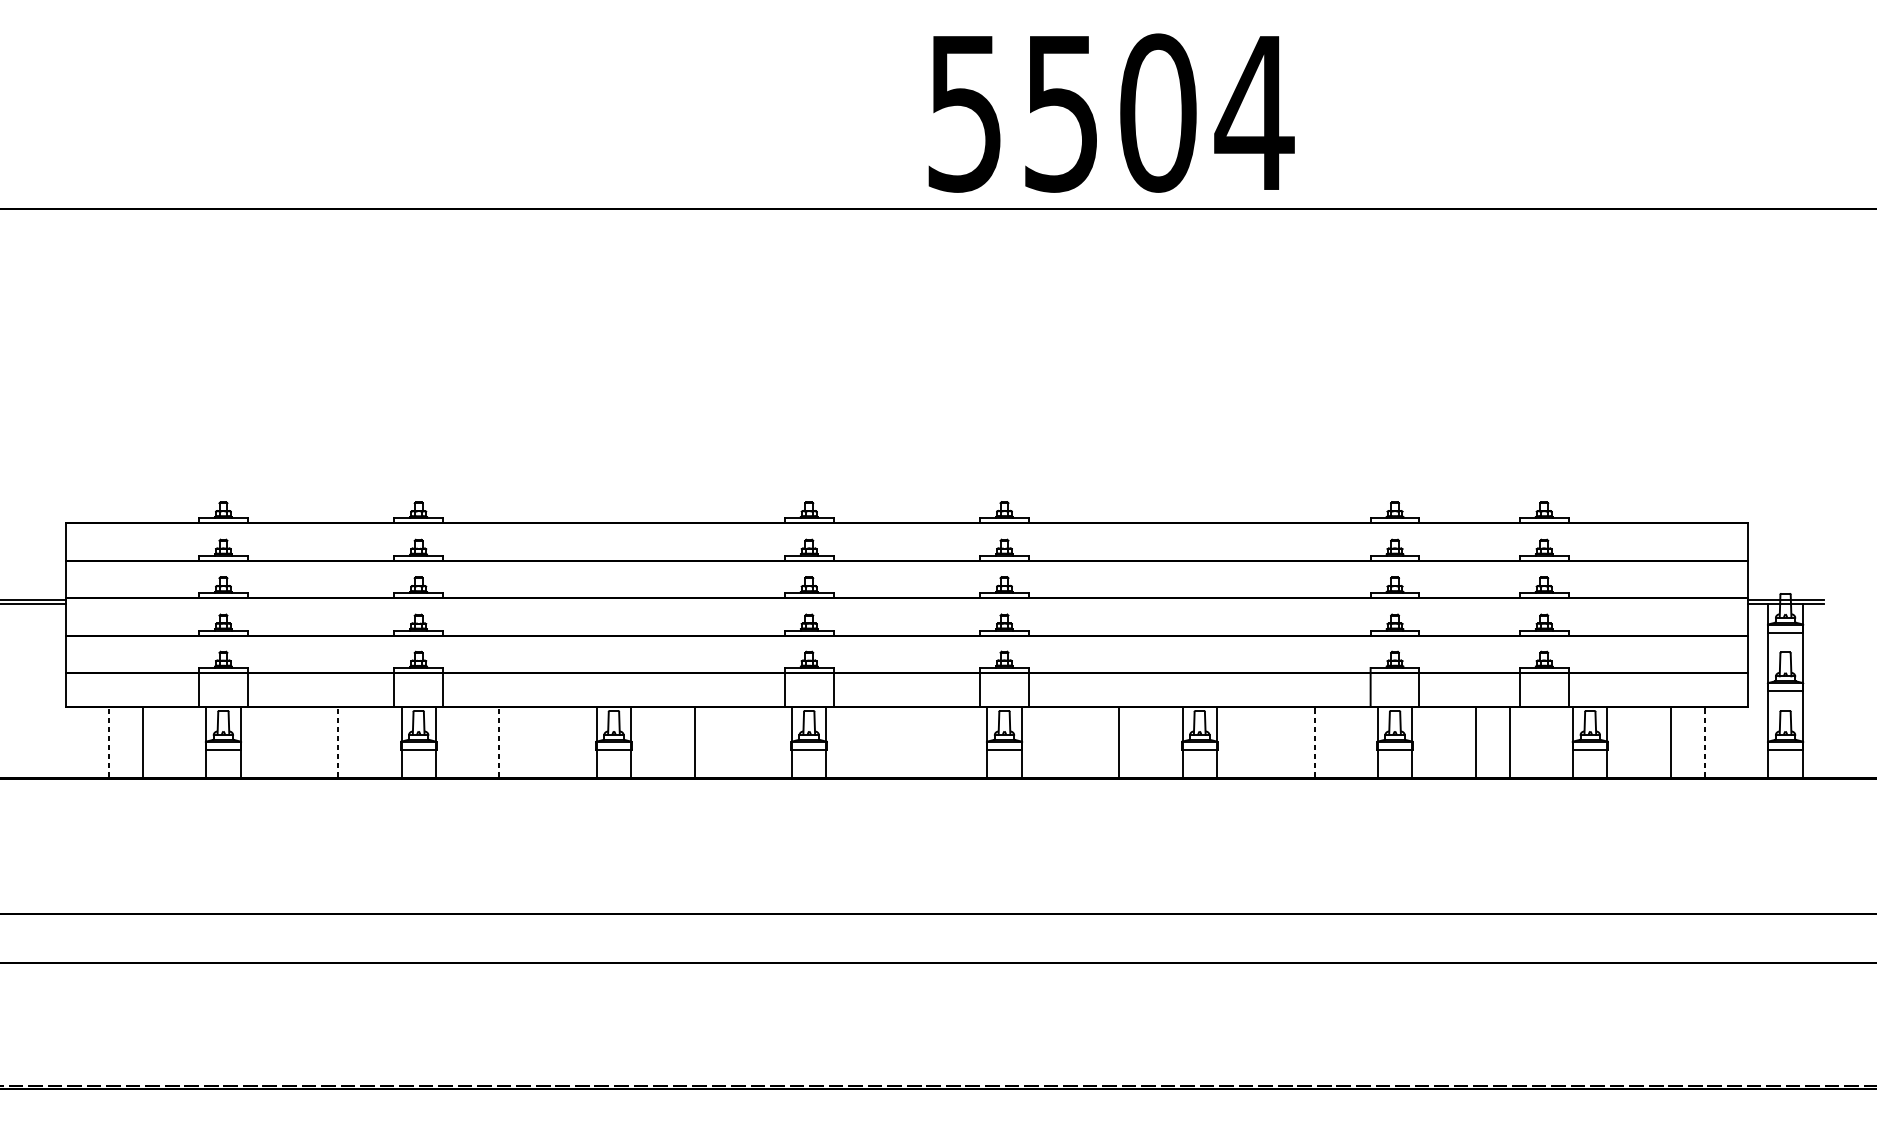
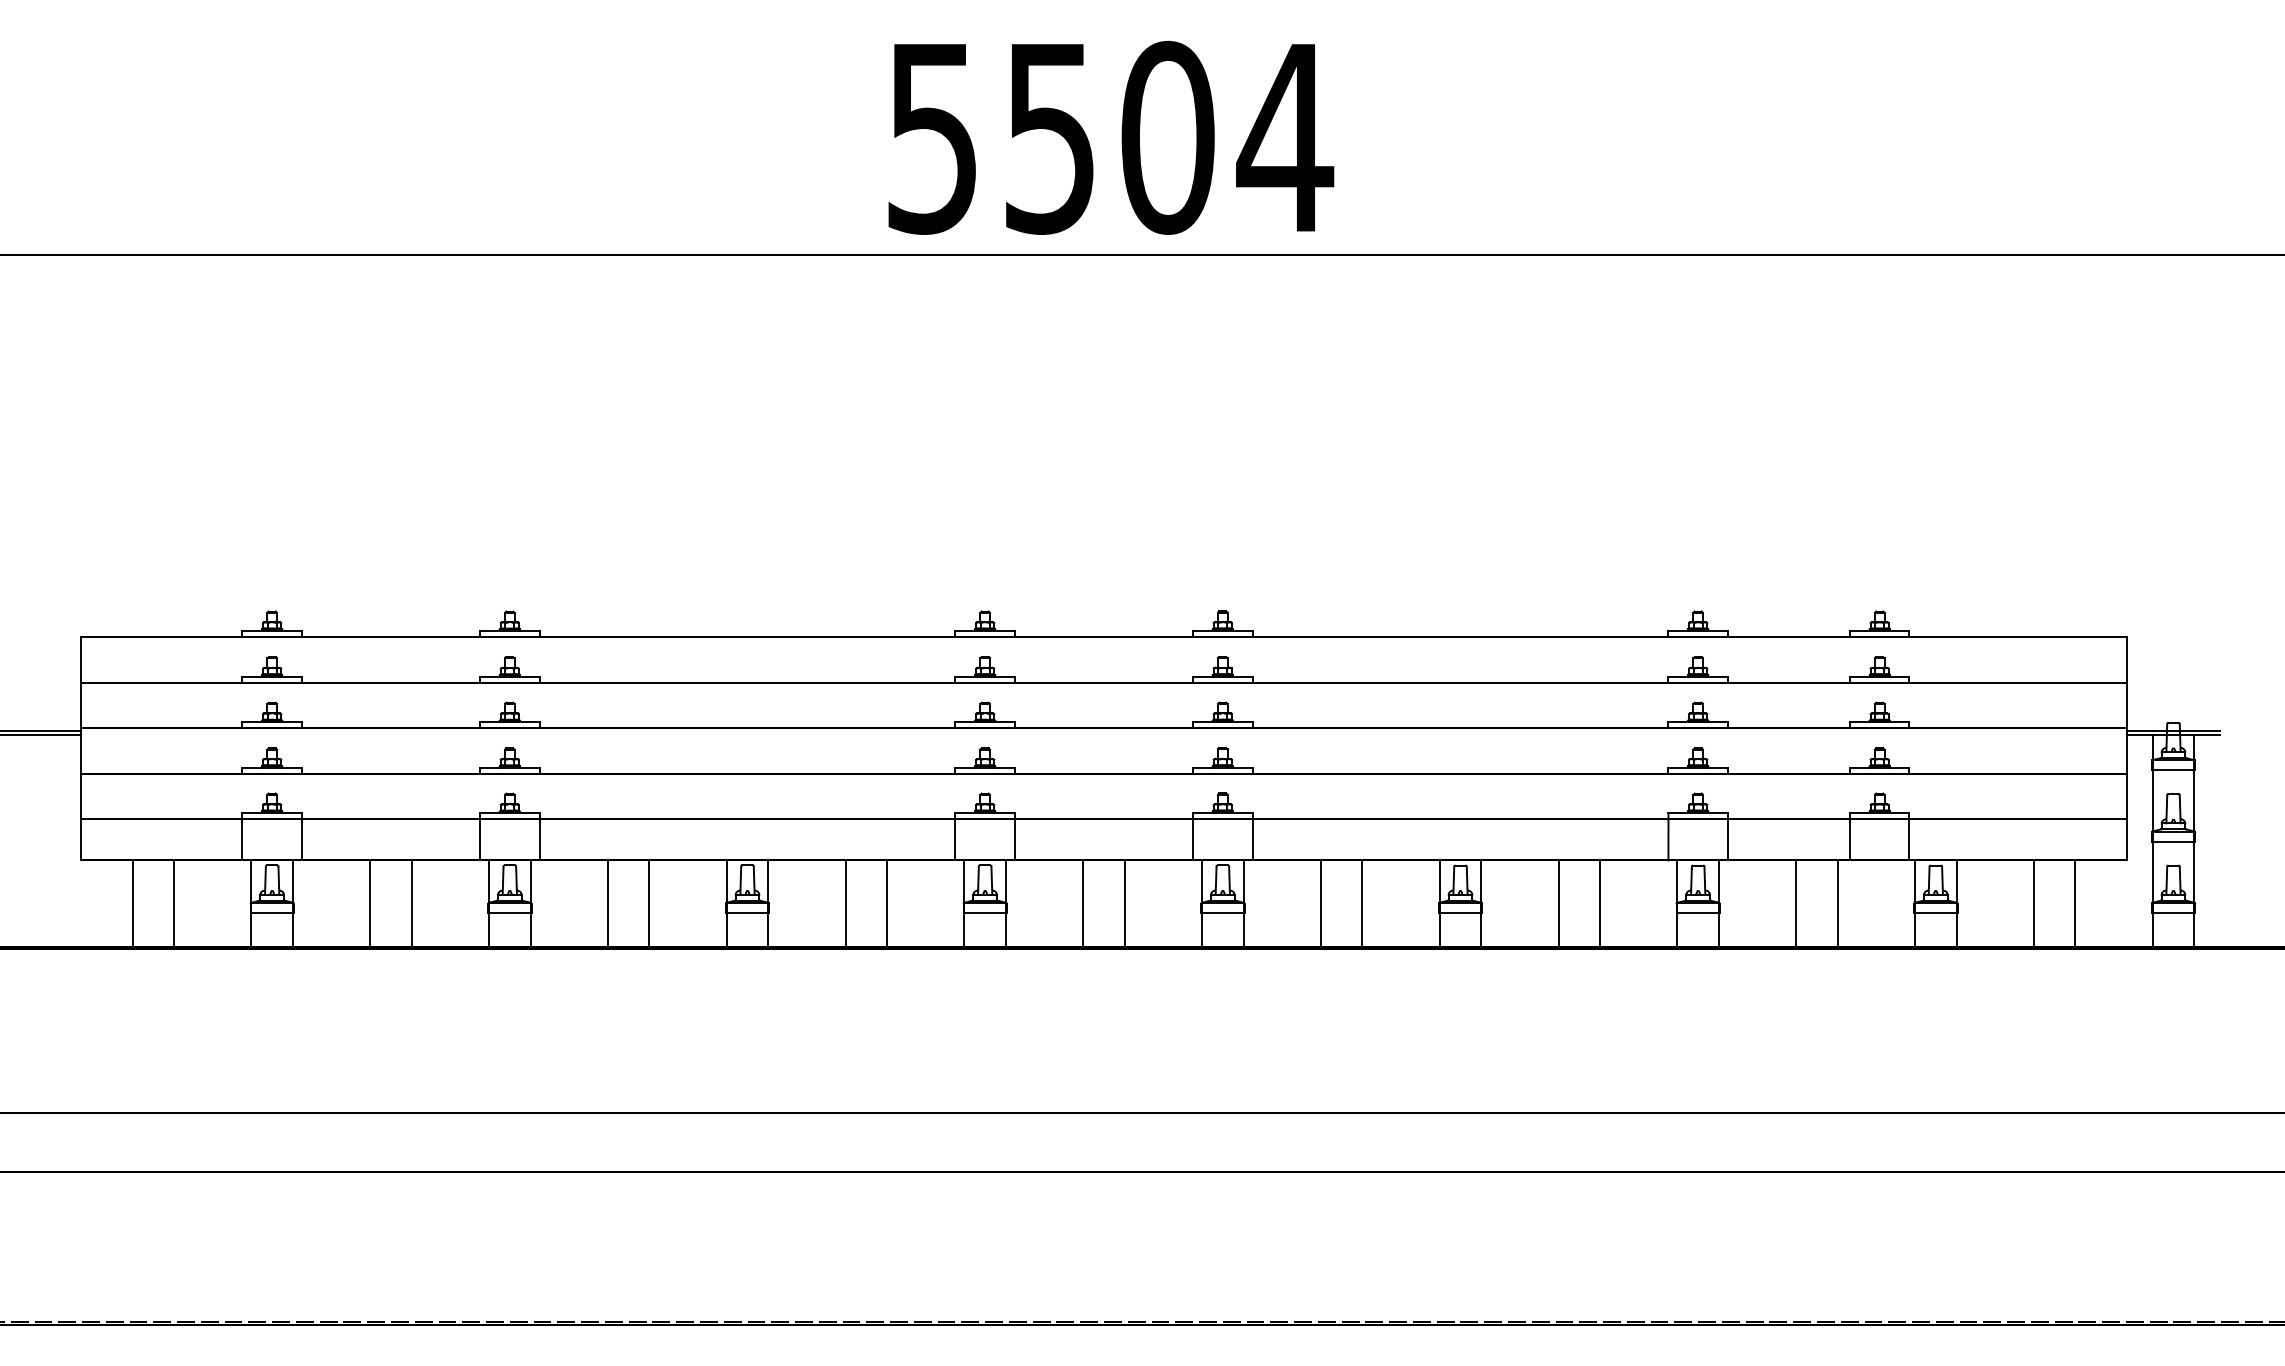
text: (1111, 112) -> (1111, 137), moved
line: (108, 741) -> (132, 902), dashed -> solid
line: (337, 741) -> (411, 902), dashed -> solid
line: (498, 741) -> (607, 902), dashed -> solid
line: (1314, 741) -> (1600, 902), dashed -> solid
line: (1705, 741) -> (2075, 902), dashed -> solid
line: (304, 742) -> (370, 903), added
line: (533, 742) -> (649, 903), added
line: (728, 742) -> (887, 903), added
line: (890, 742) -> (1083, 903), added
line: (923, 742) -> (1124, 903), added
line: (1084, 742) -> (1320, 903), added
line: (1280, 742) -> (1558, 903), added

